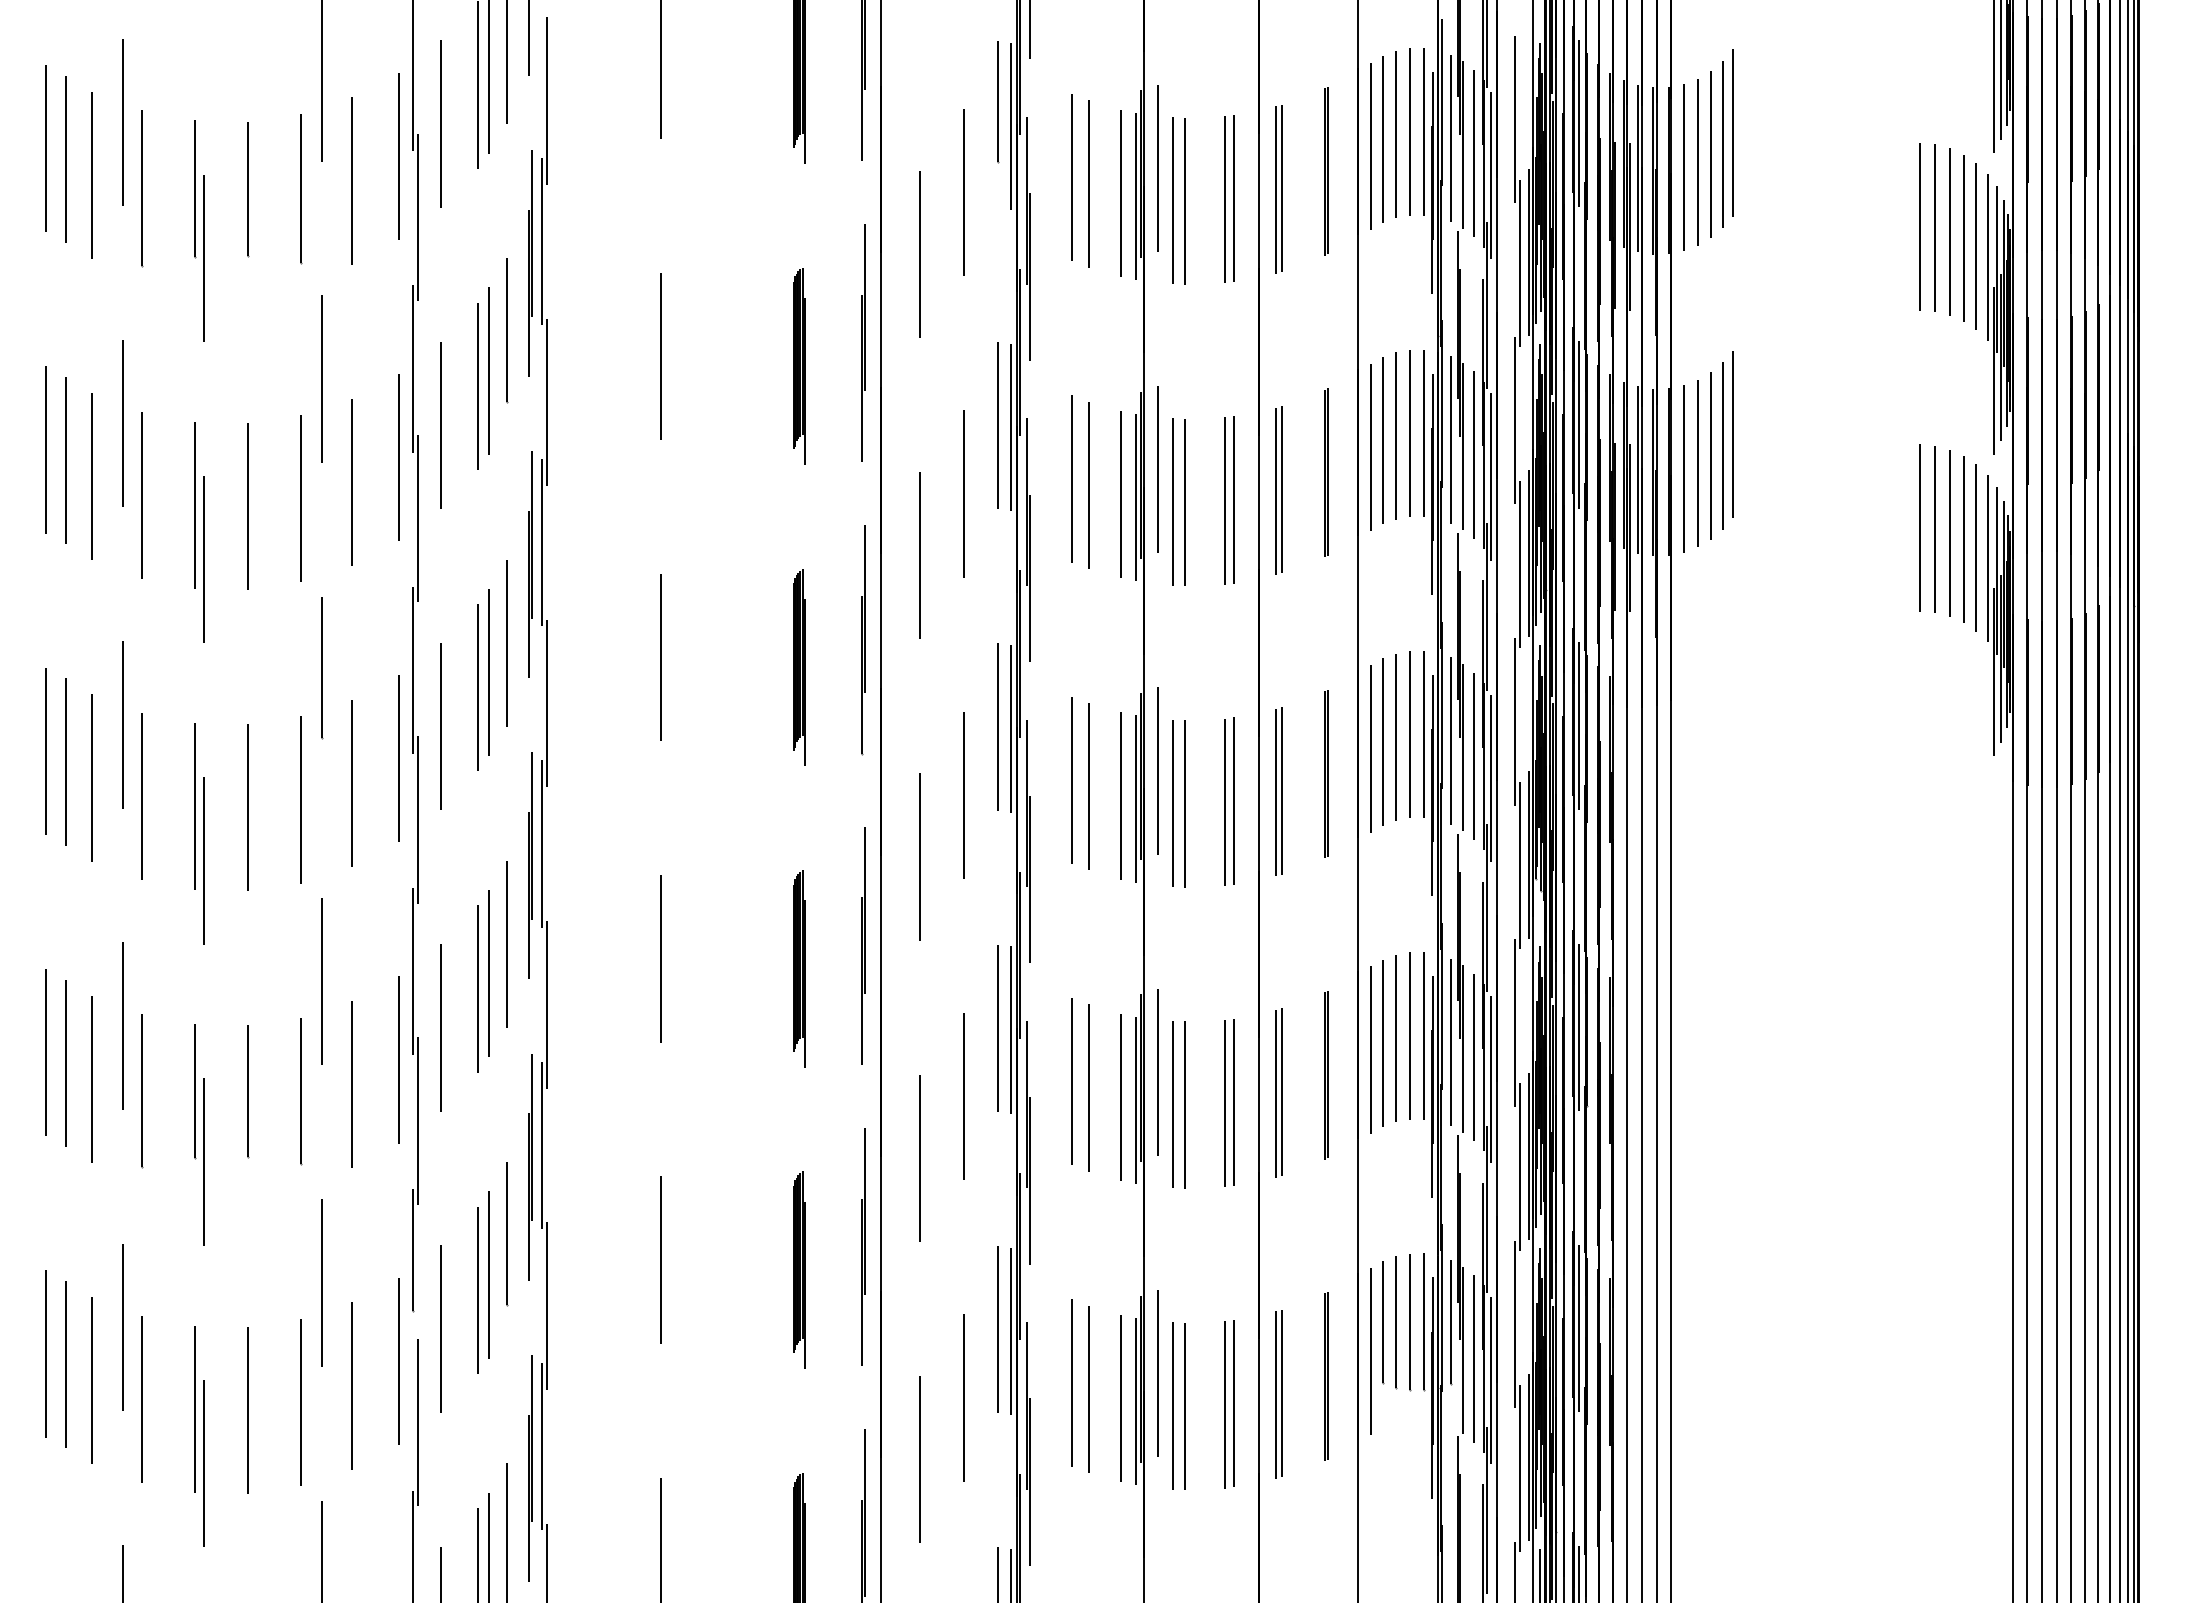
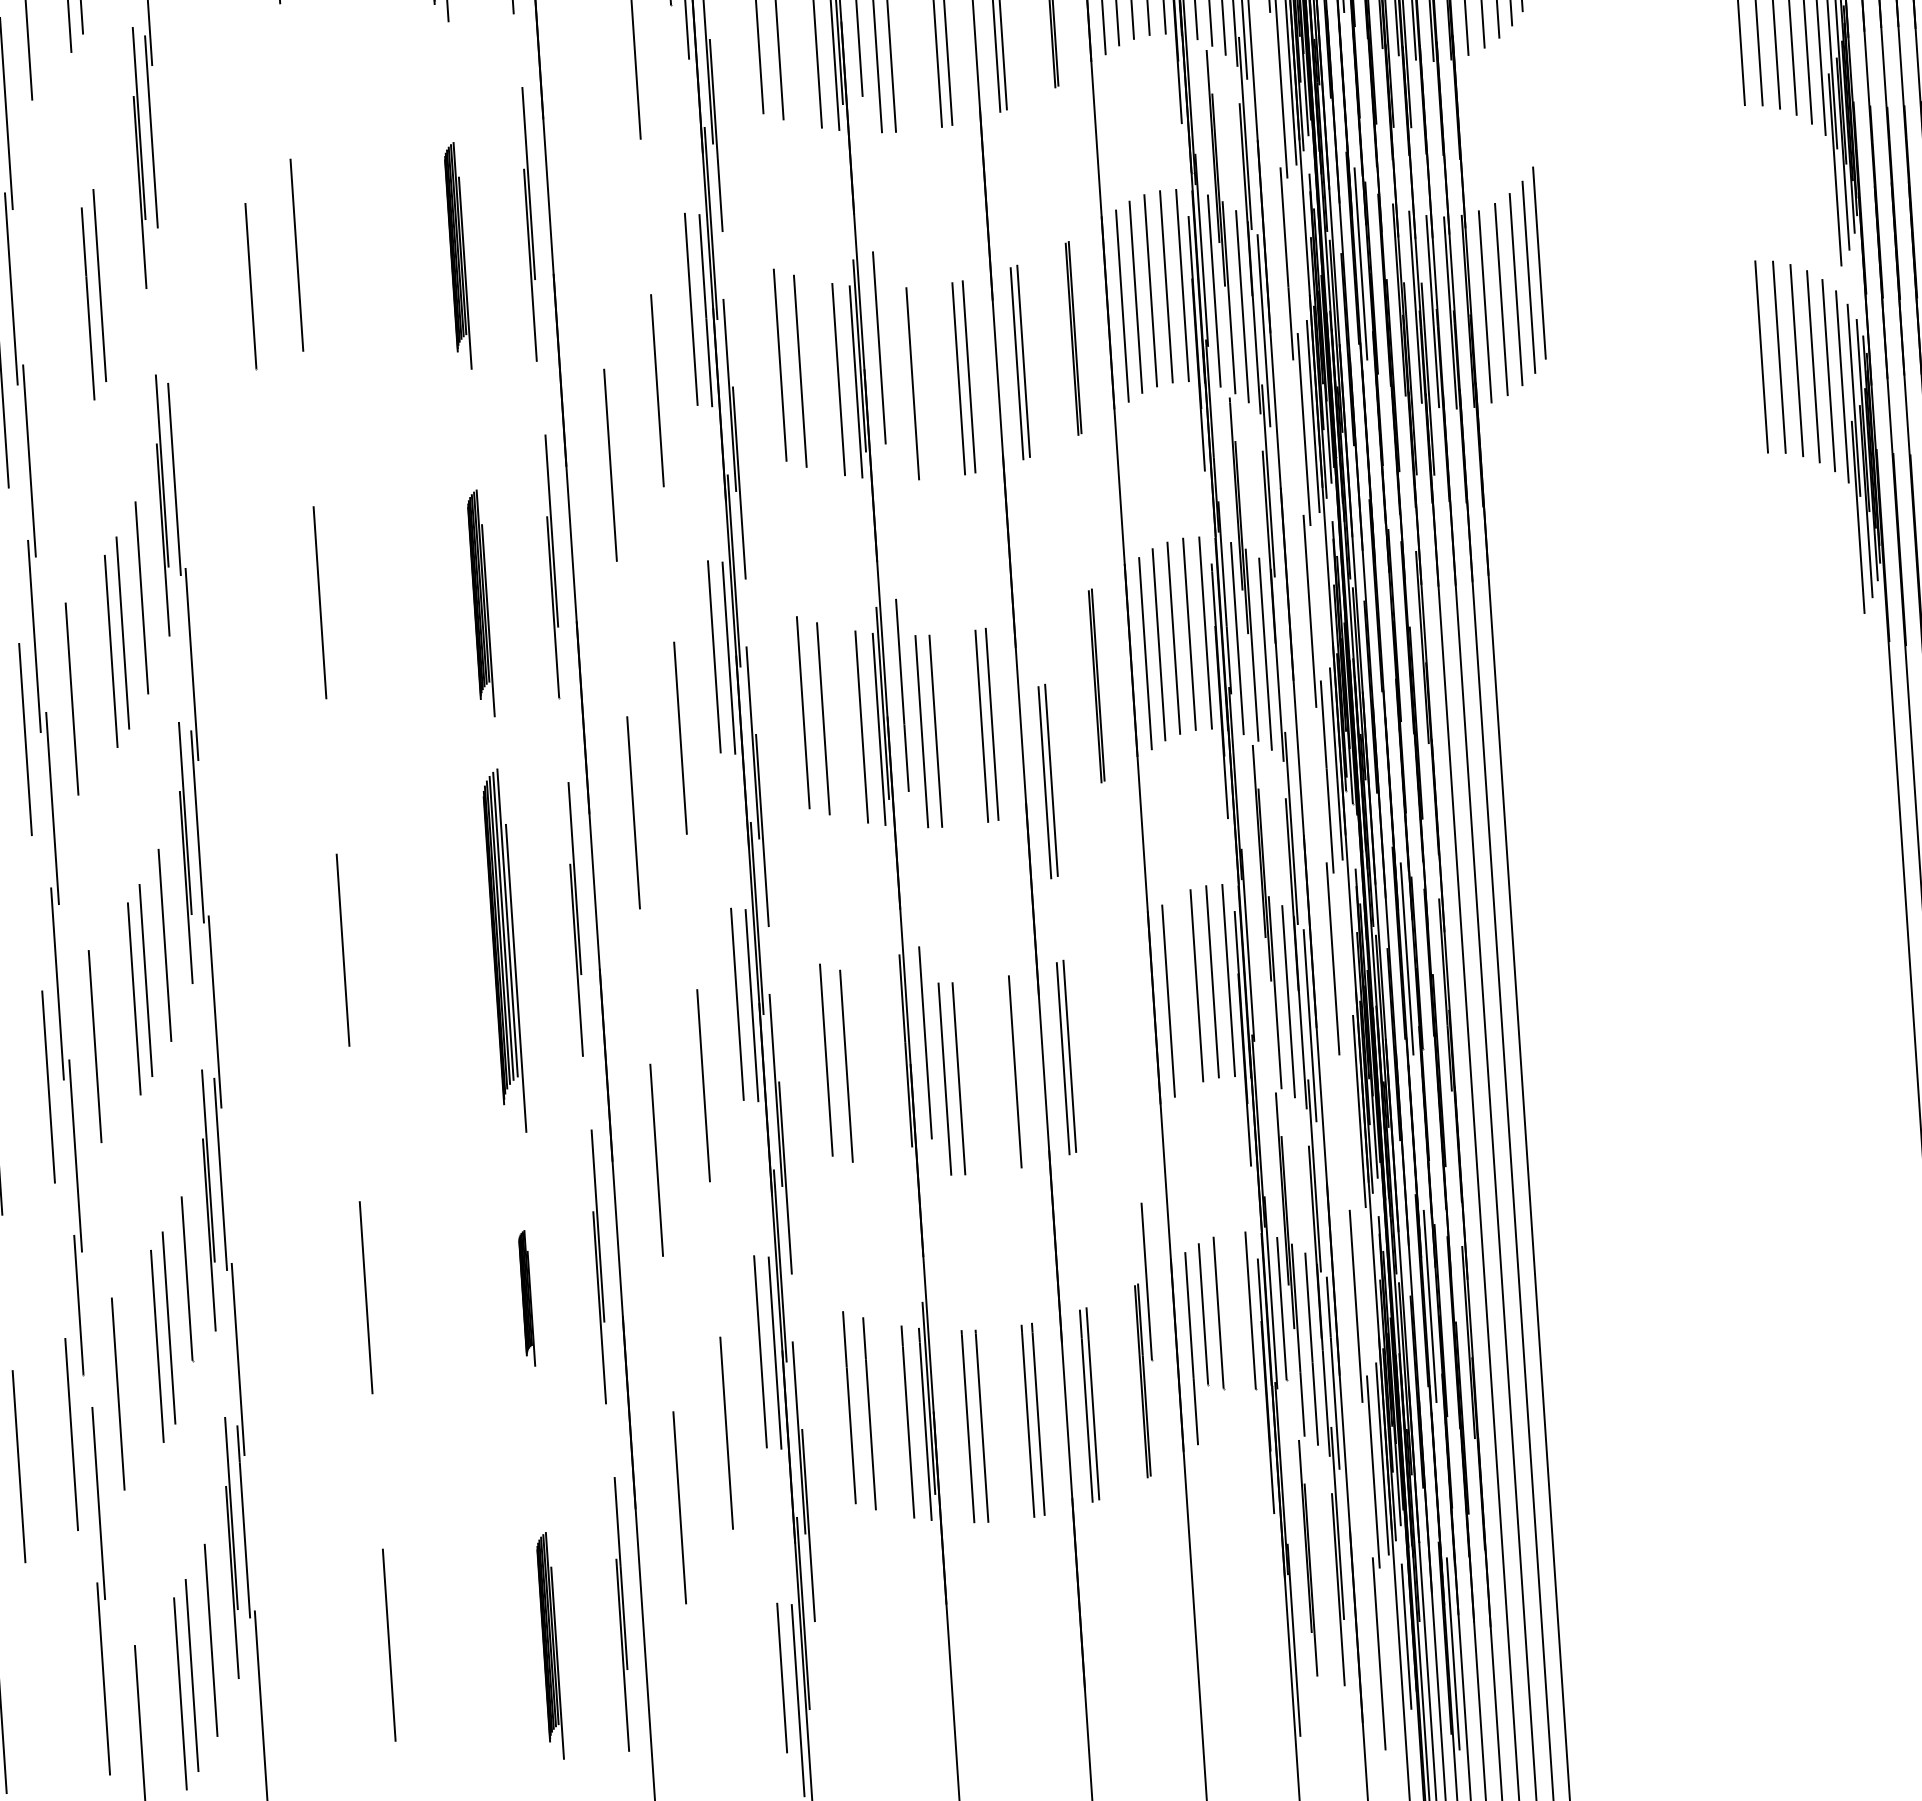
line: (919, 254) -> (587, 118), removed
line: (507, 330) -> (250, 286), moved
line: (546, 401) -> (168, 316), removed
line: (441, 424) -> (49, 350), removed
line: (1172, 501) -> (898, 383), removed
line: (1578, 725) -> (1383, 610), removed
line: (1491, 777) -> (1287, 677), removed
part: (1278, 791) -> (1047, 781), moved
part: (799, 968) -> (503, 950), size x1.6
line: (1382, 1042) -> (1181, 991), removed
line: (1450, 1042) -> (1260, 986), removed
line: (1325, 1075) -> (1118, 1033), removed
line: (1121, 1096) -> (884, 1073), removed
line: (1136, 1099) -> (902, 1075), removed
line: (1225, 1103) -> (1005, 1073), removed
line: (1520, 1166) -> (1350, 1123), removed
part: (799, 1269) -> (526, 1297), size x0.6
line: (1410, 1322) -> (1147, 1282), moved
line: (1158, 1373) -> (948, 1390), removed

